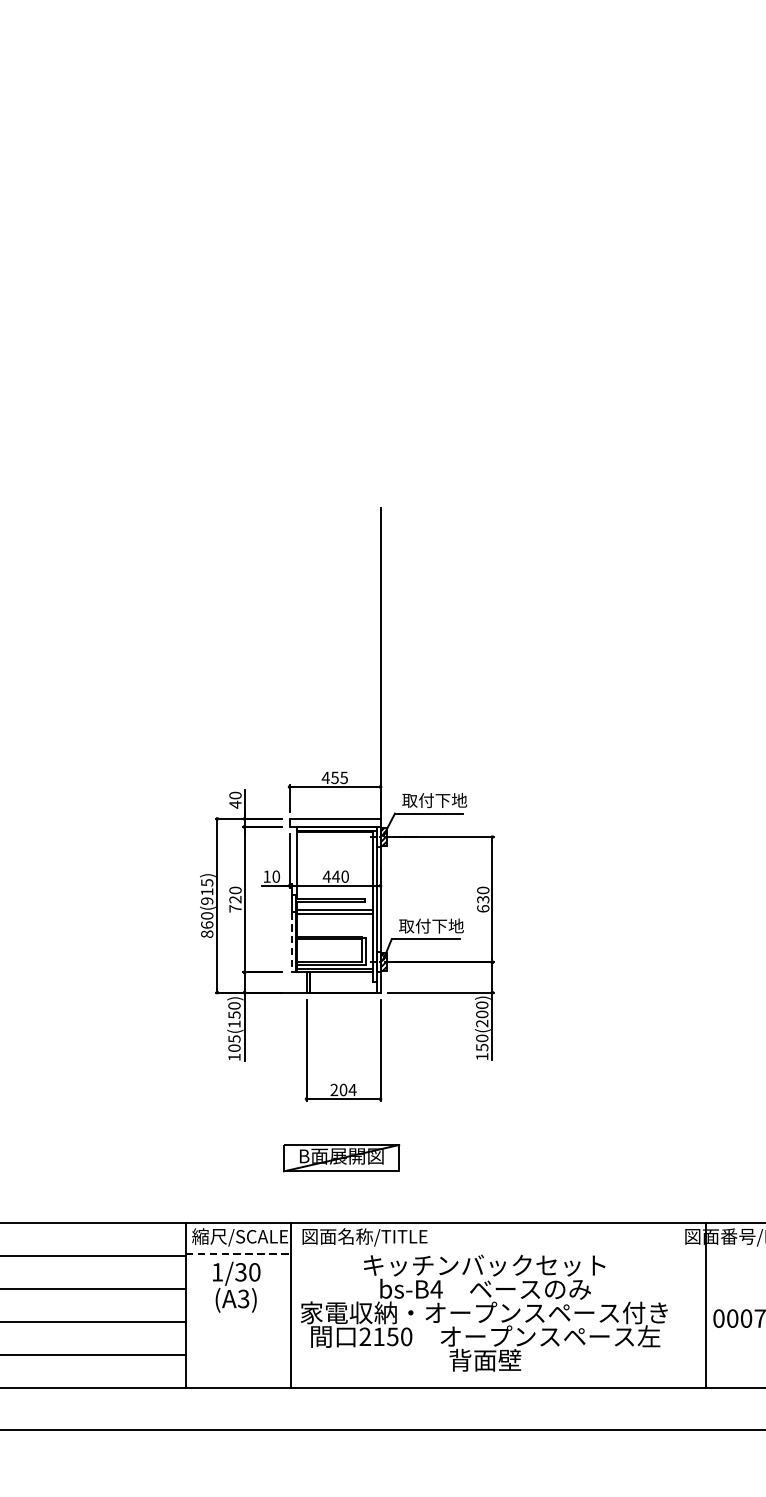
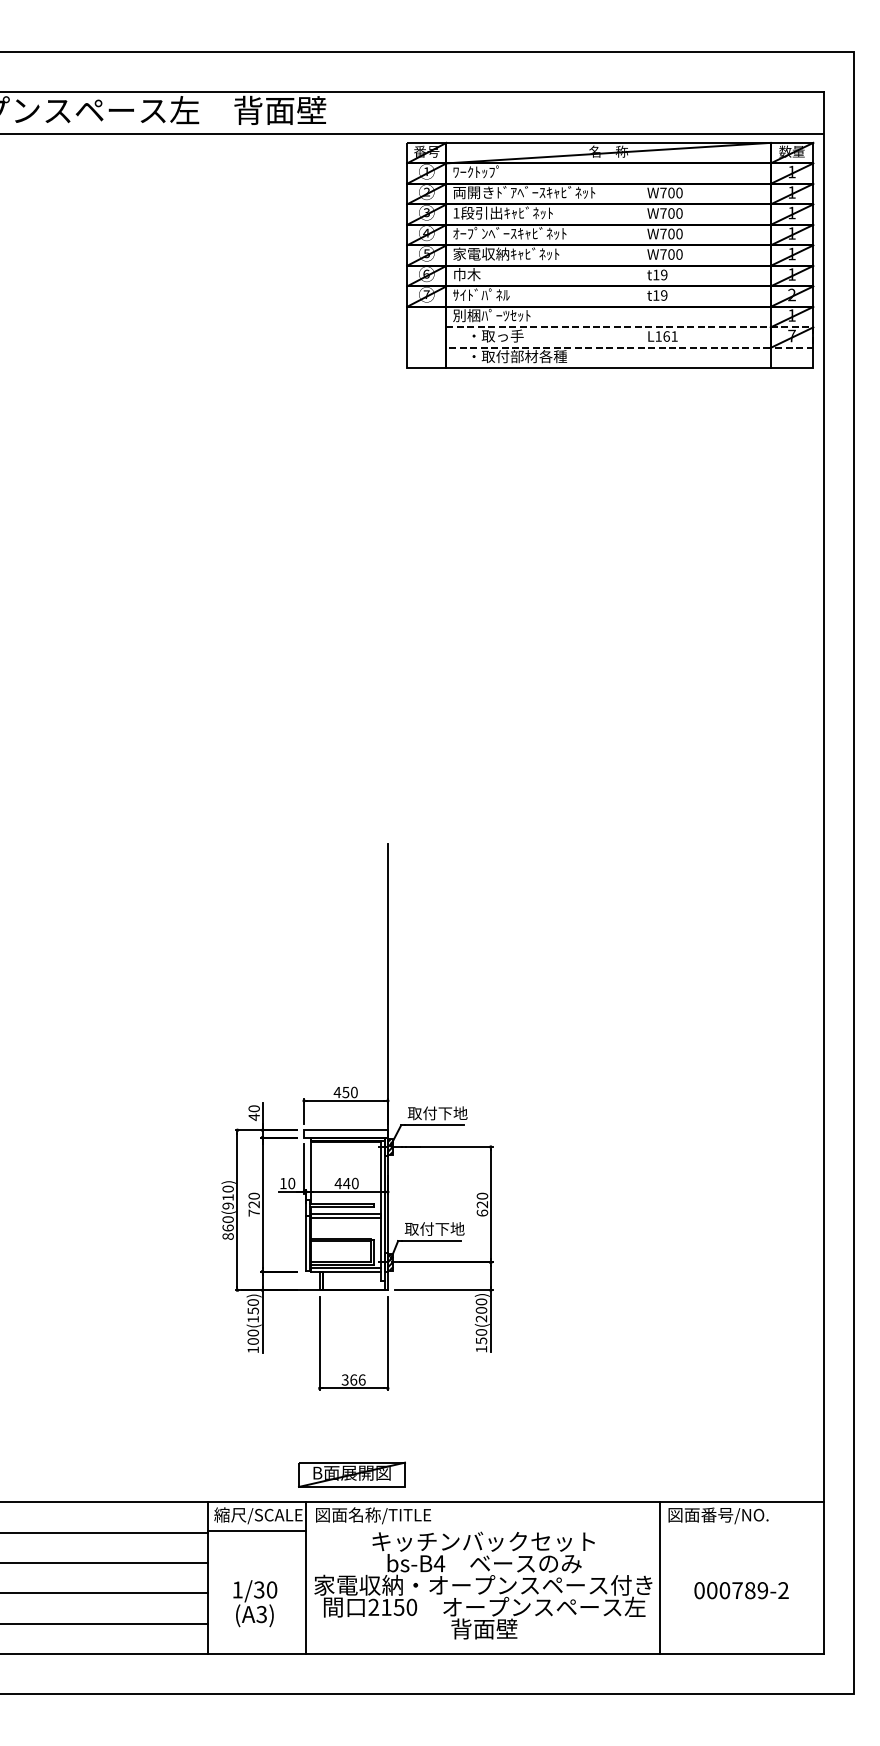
text: (343, 777) -> (353, 1092), 455 -> 450
text: (206, 882) -> (227, 1188), 860(915) -> 860(910)
text: (483, 899) -> (482, 1204), 630 -> 620
line: (291, 941) -> (305, 1243), dashed -> solid
text: (233, 1038) -> (252, 1332), 105(150) -> 100(150)
text: (343, 1089) -> (353, 1379), 204 -> 366
part: (341, 1157) -> (351, 1474), moved
line: (239, 1254) -> (257, 1531), dashed -> solid
text: (236, 1287) -> (255, 1603), moved
line: (705, 1305) -> (659, 1578), moved

